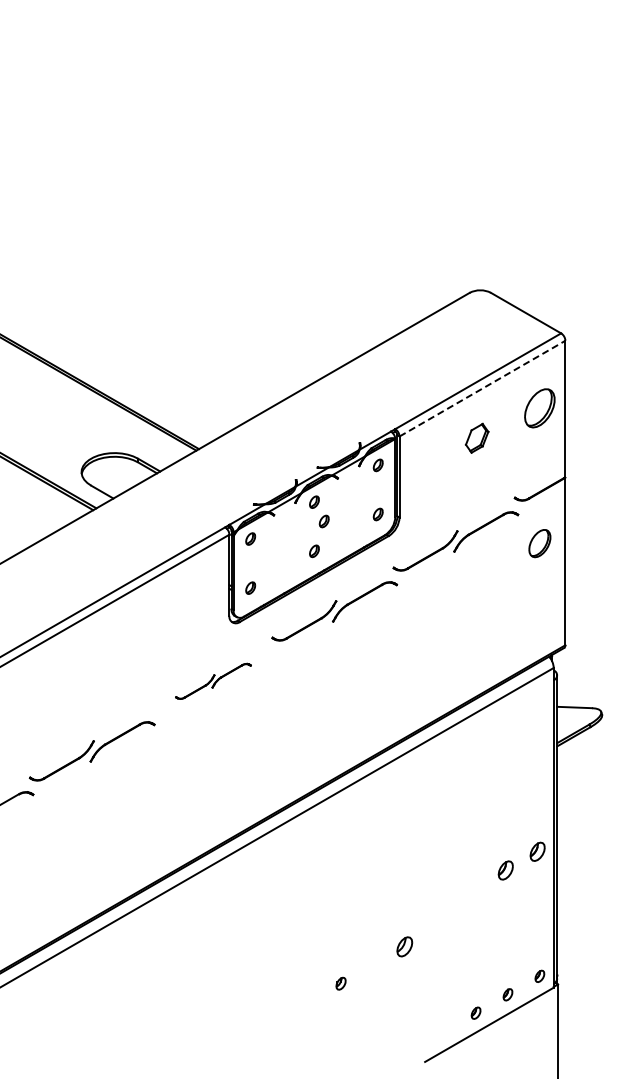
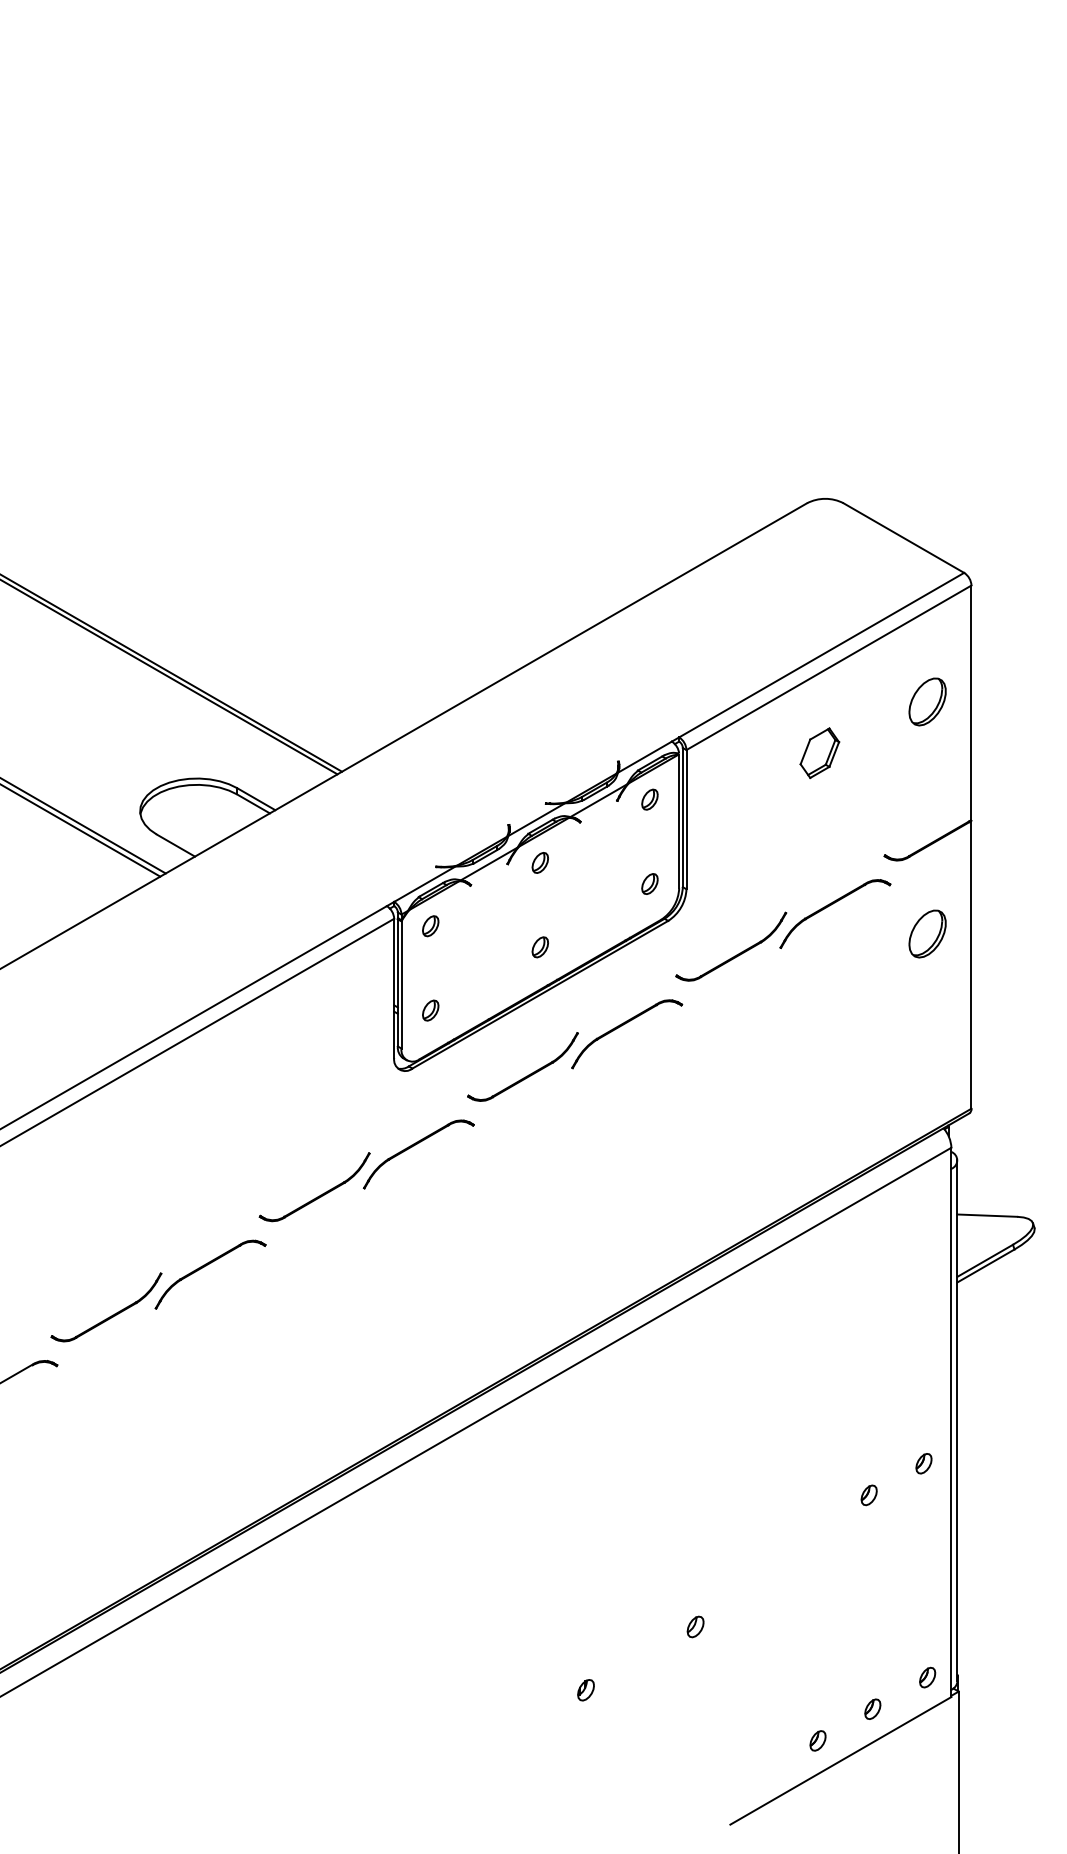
line: (482, 388) -> (829, 667), dashed -> solid
part: (539, 408) -> (926, 701), size x0.71
part: (323, 521) -> (555, 896), removed
part: (213, 681) -> (366, 1170), size x1.67
part: (537, 851) -> (923, 1463), size x0.62
part: (505, 869) -> (868, 1493), size x0.62
part: (404, 946) -> (695, 1626), size x0.62

